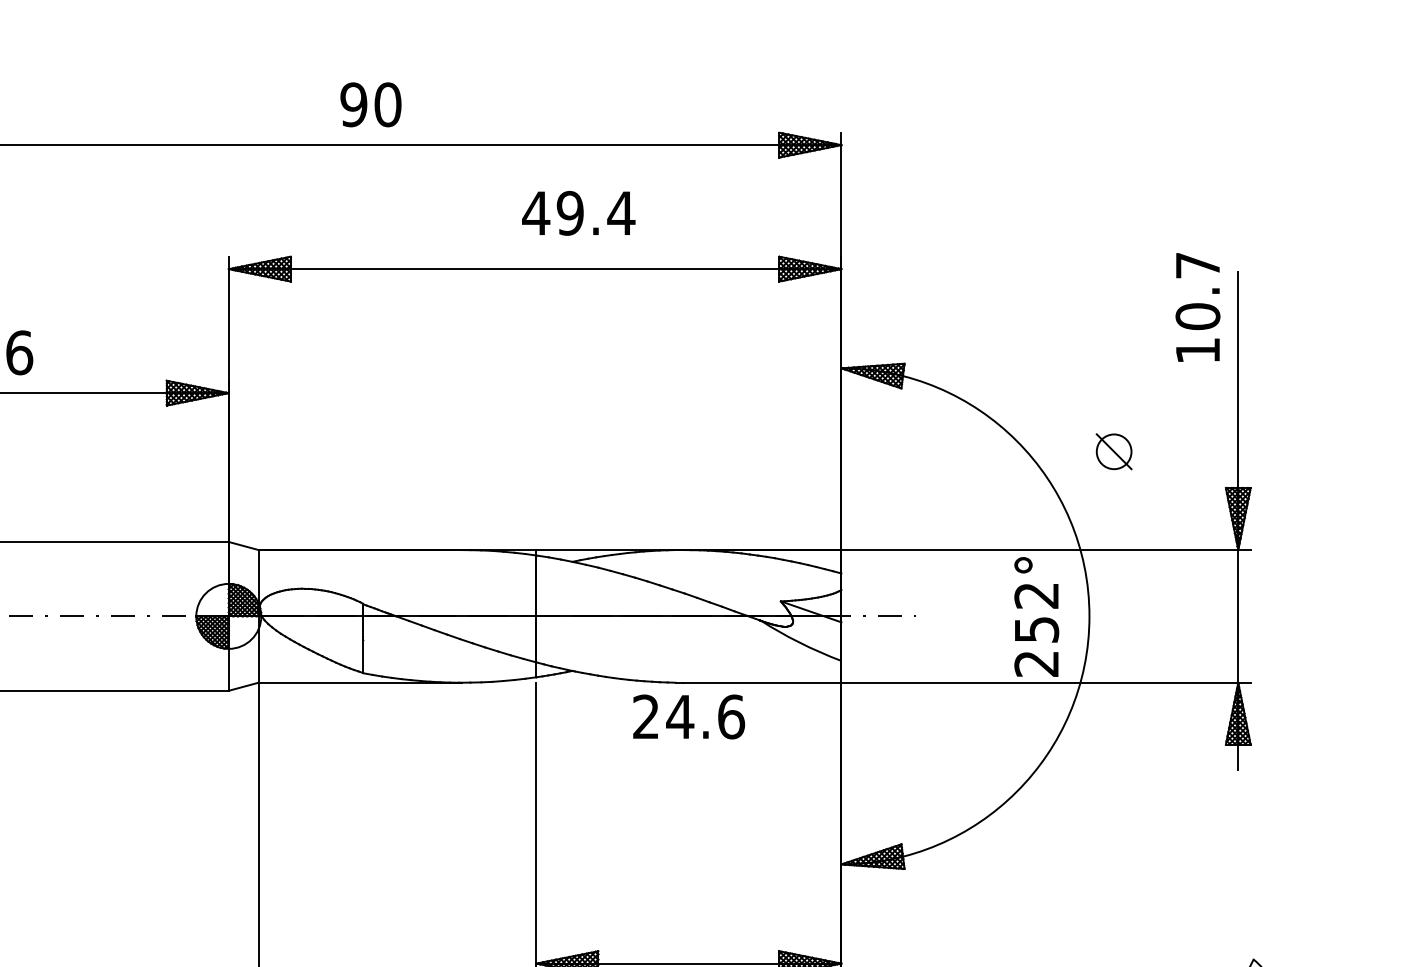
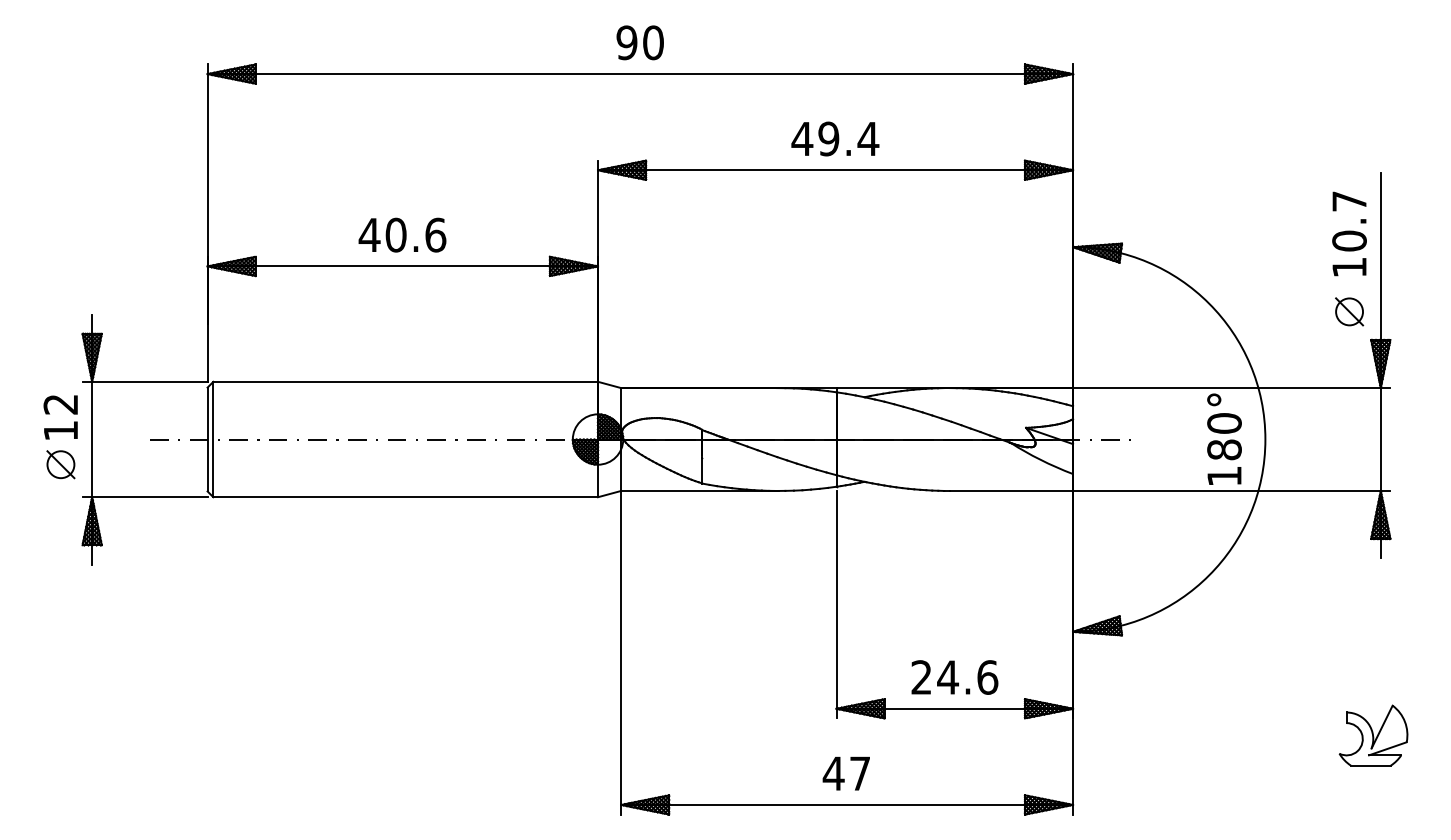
text: (369, 104) -> (639, 42), moved
text: (578, 212) -> (835, 138), moved
text: (1197, 306) -> (1349, 233), moved
part: (1114, 451) -> (1349, 311), moved
text: (1036, 629) -> (1224, 449), 252° -> 180°
text: (688, 716) -> (954, 677), moved

